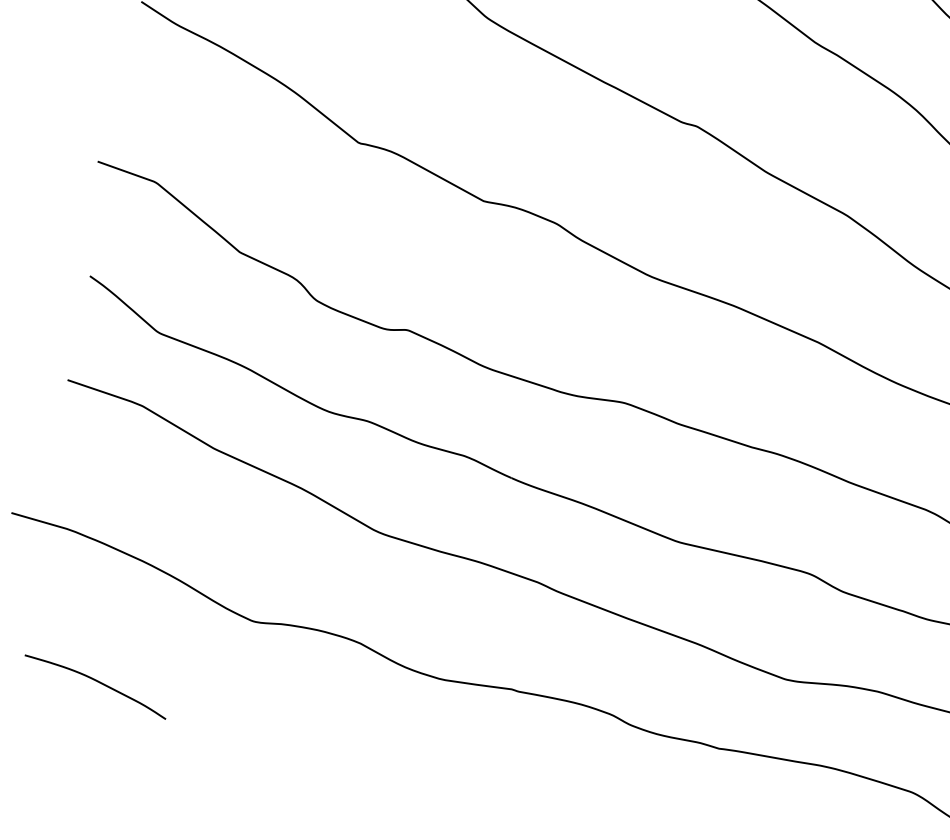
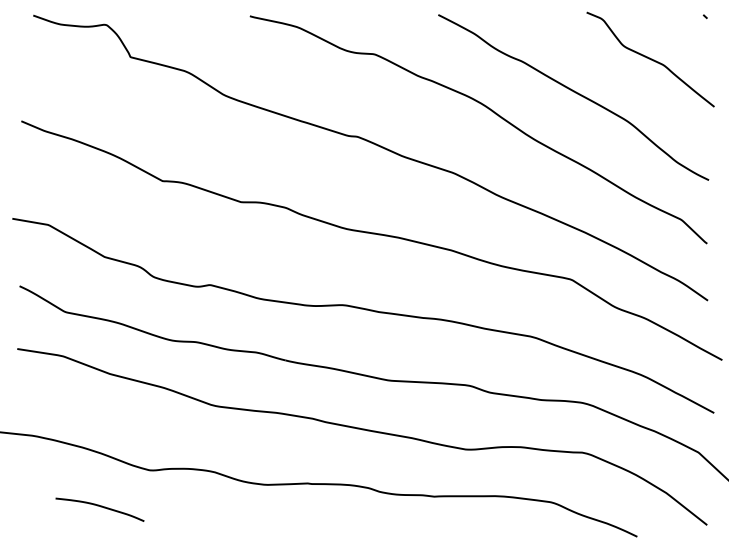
curve: (96, 683) -> (100, 507), moved

